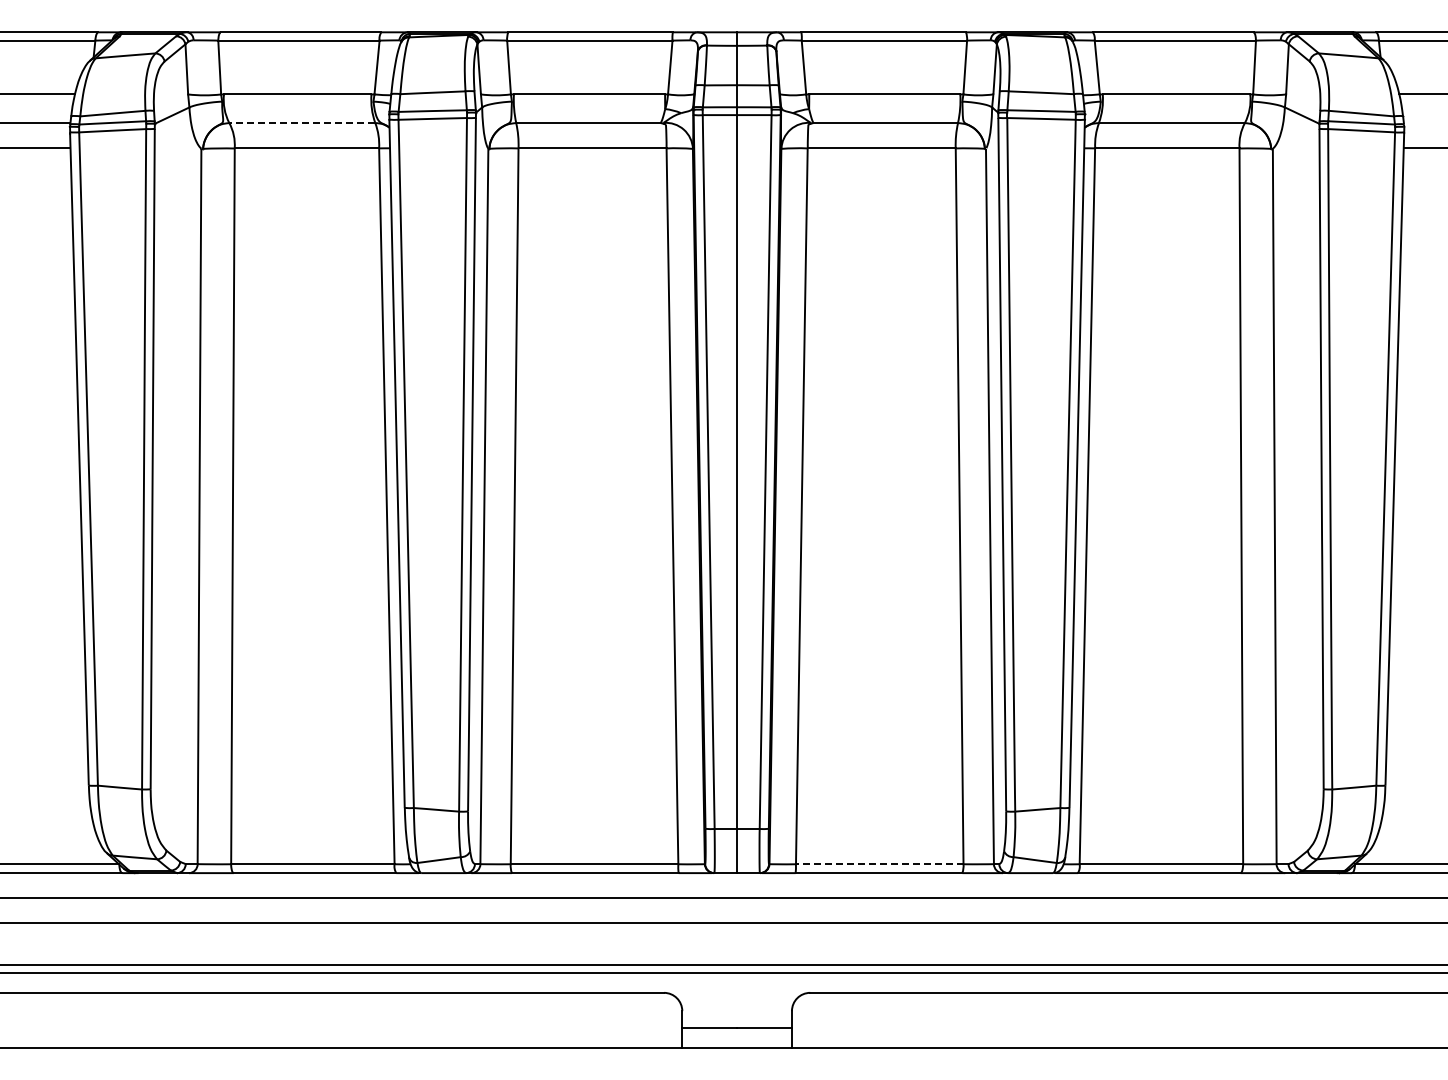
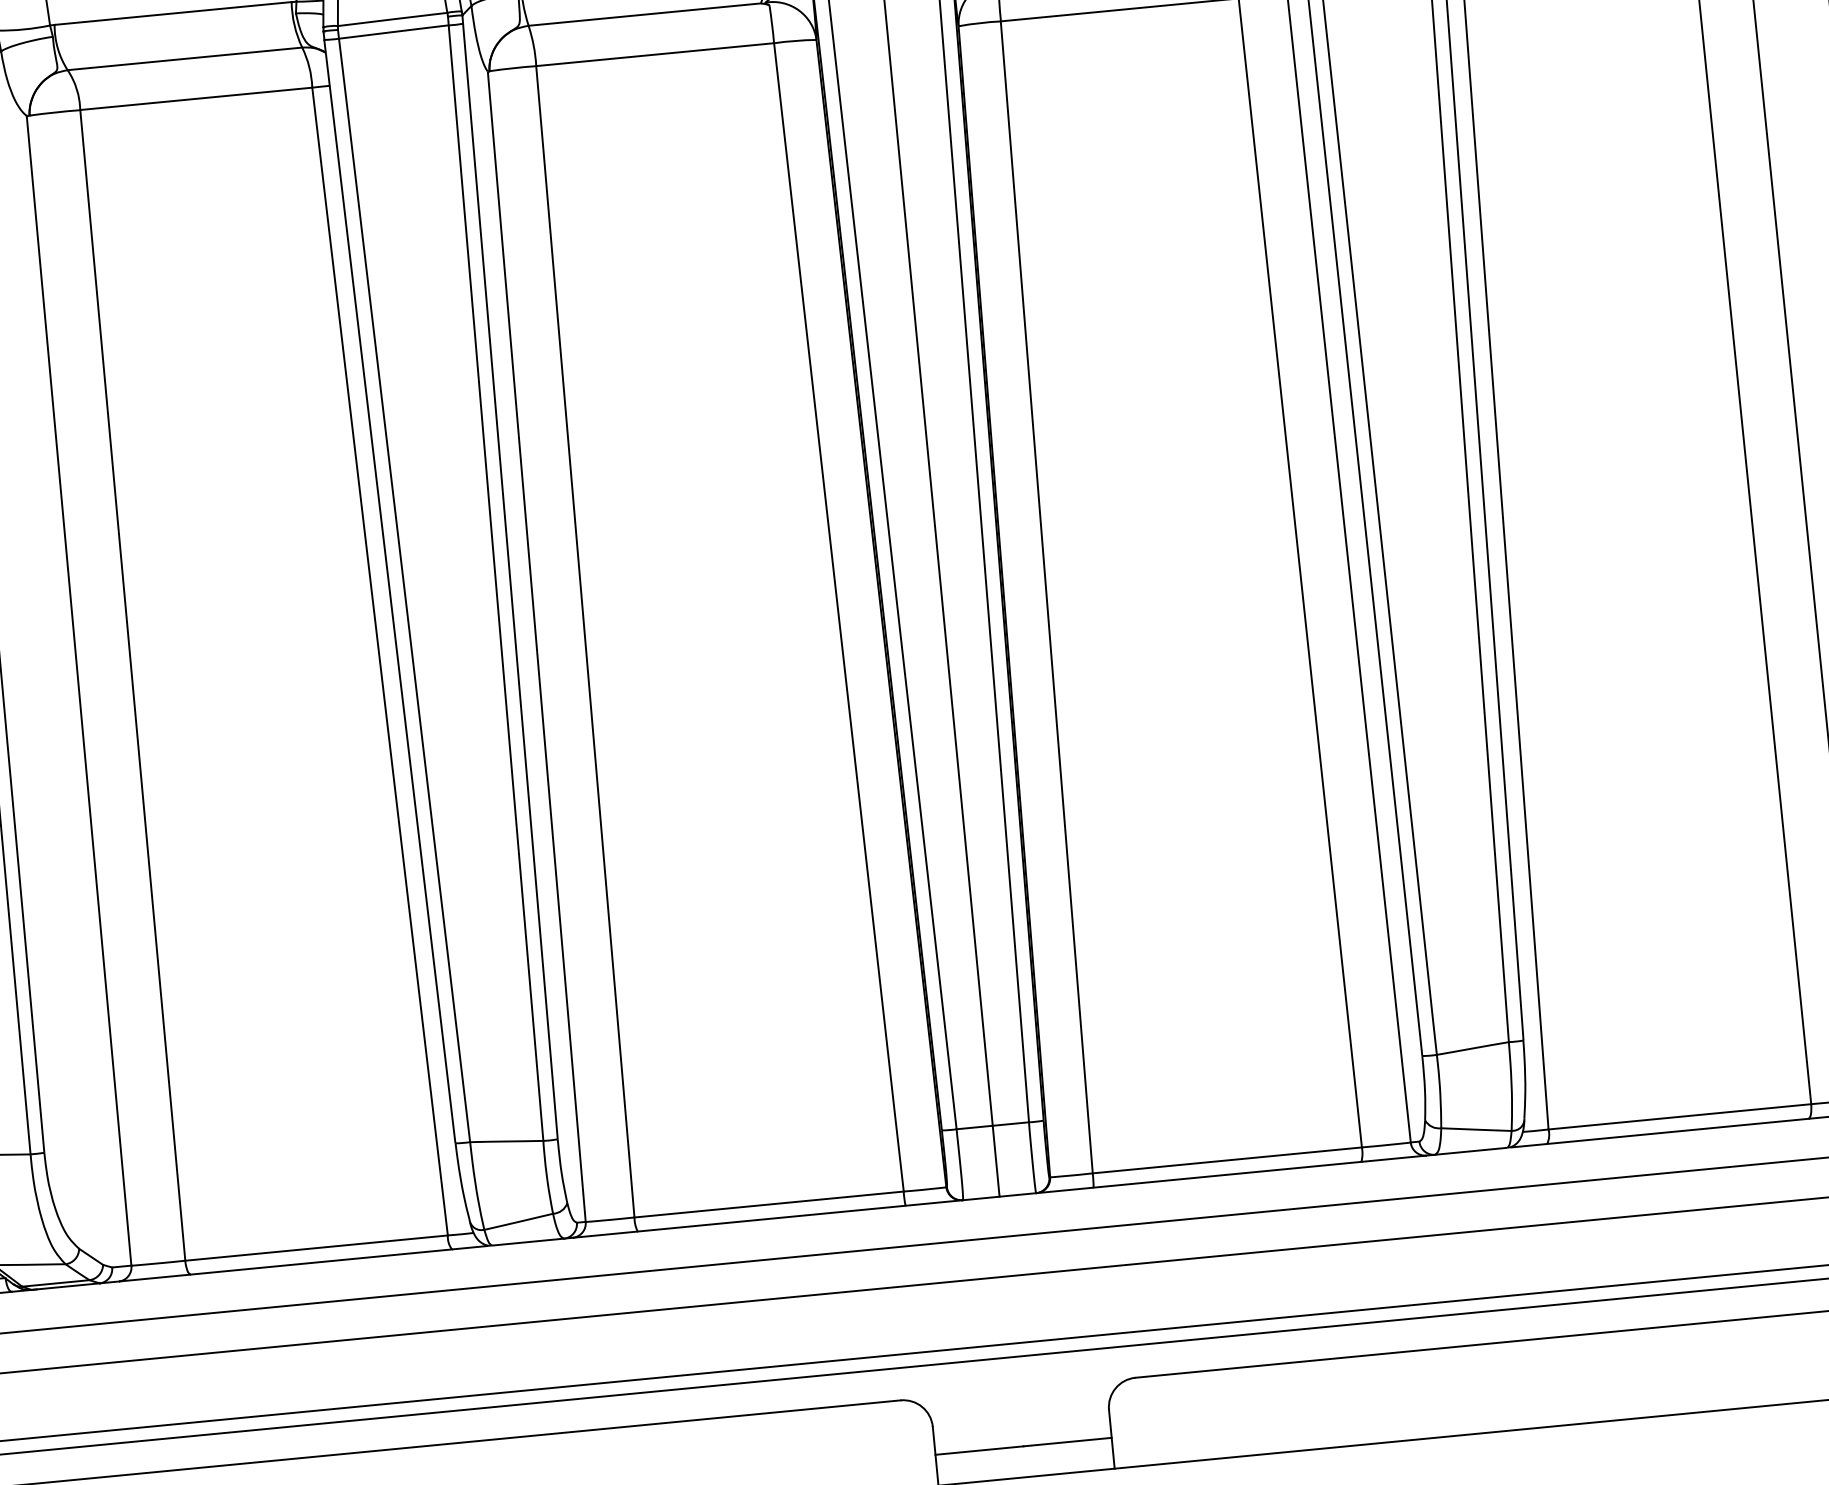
line: (302, 123) -> (185, 59), dashed -> solid
line: (879, 864) -> (1226, 1160), dashed -> solid

